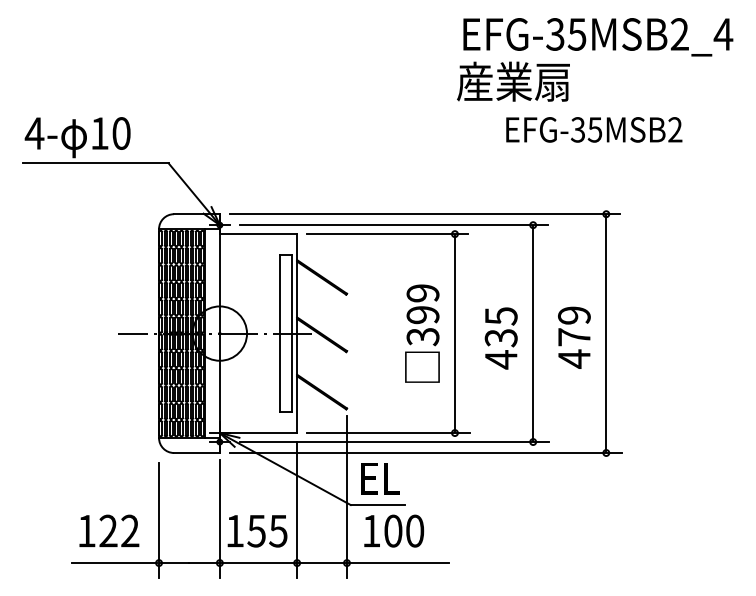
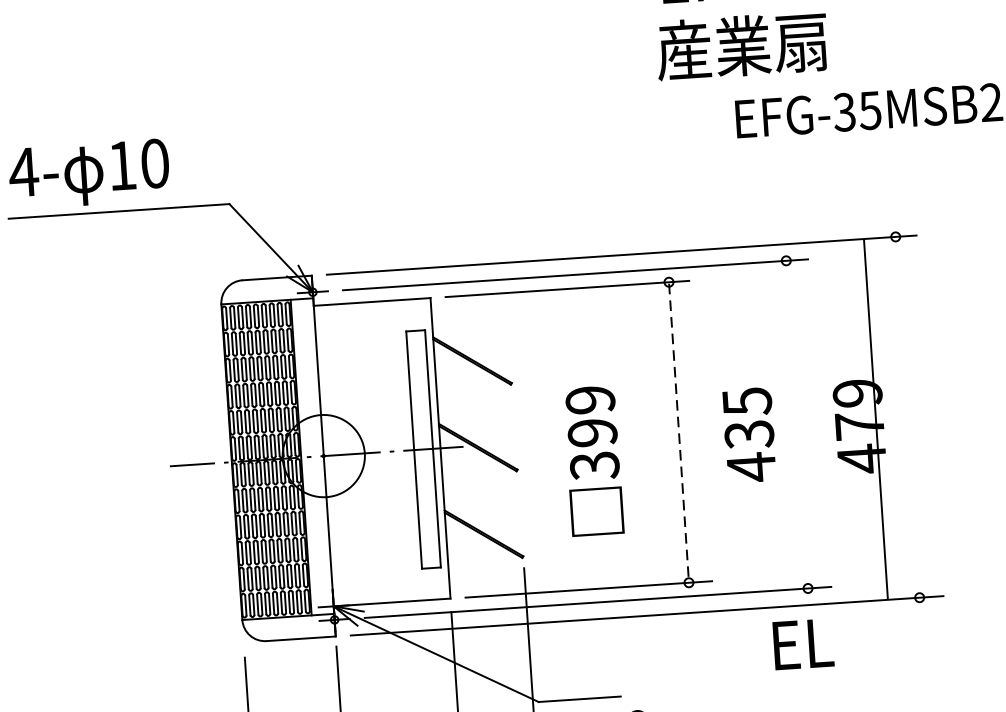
text: (422, 333) -> (593, 460), moved
line: (533, 333) -> (797, 424), removed
line: (606, 333) -> (876, 419), moved
line: (454, 334) -> (678, 433), solid -> dashed
text: (380, 478) -> (803, 644), moved

